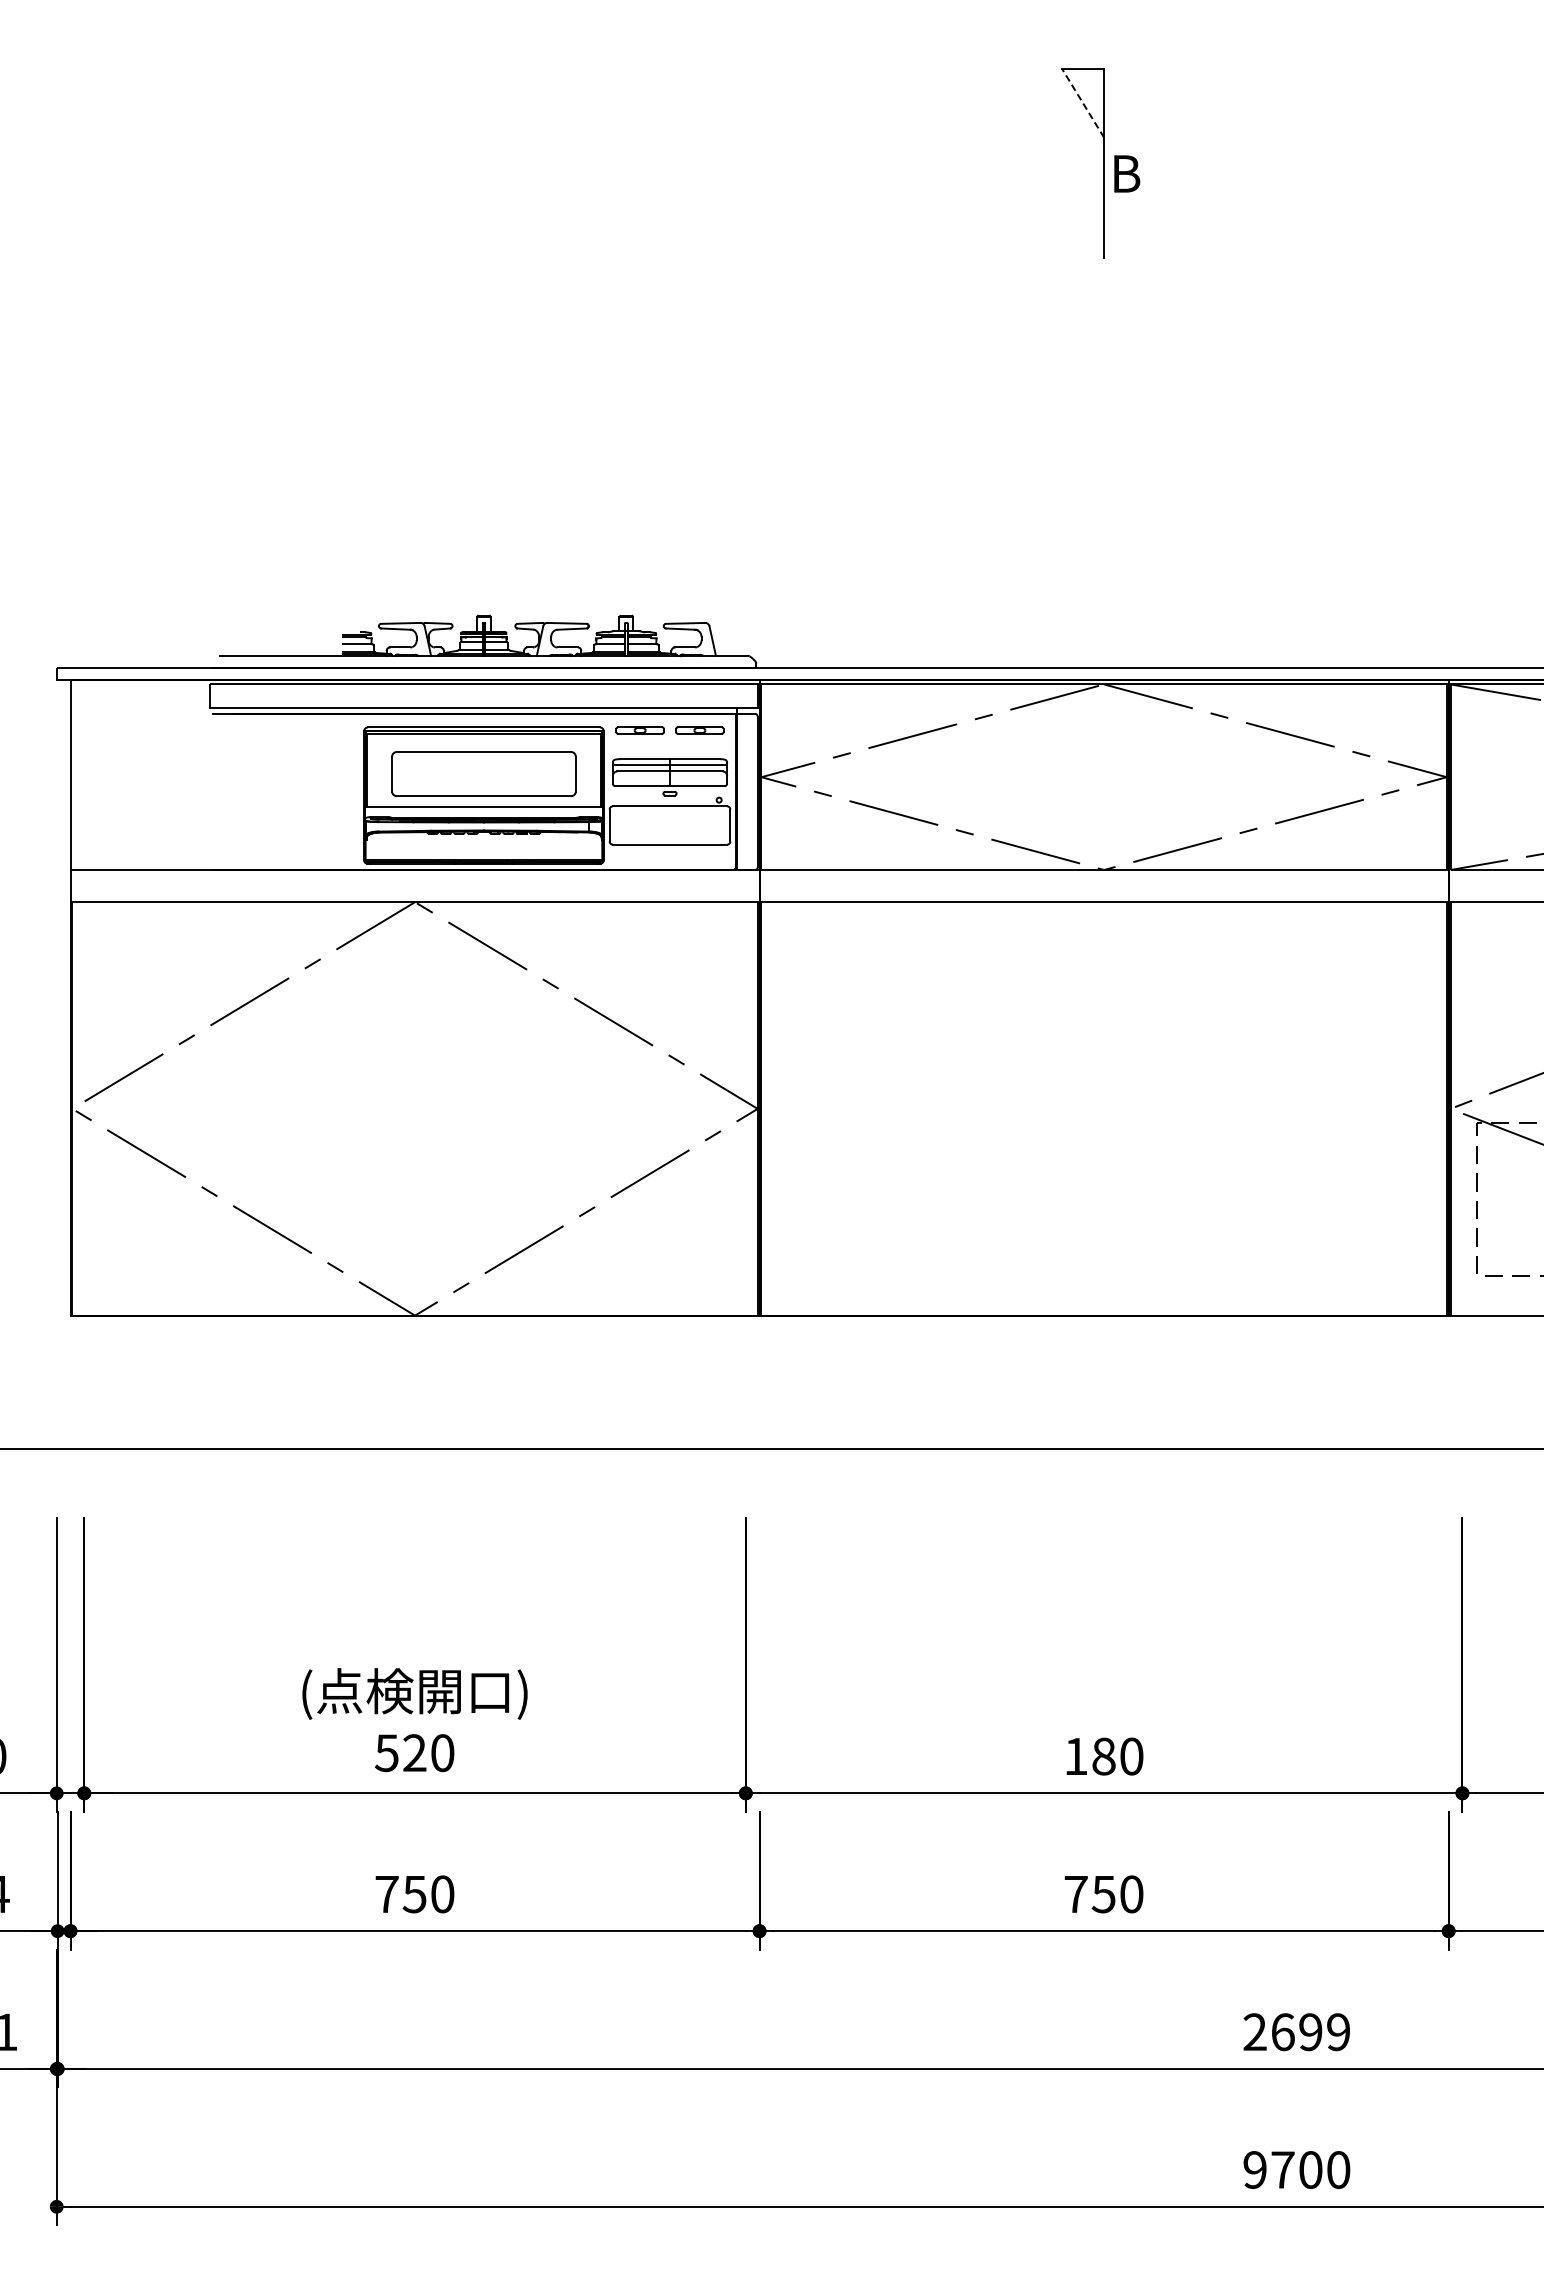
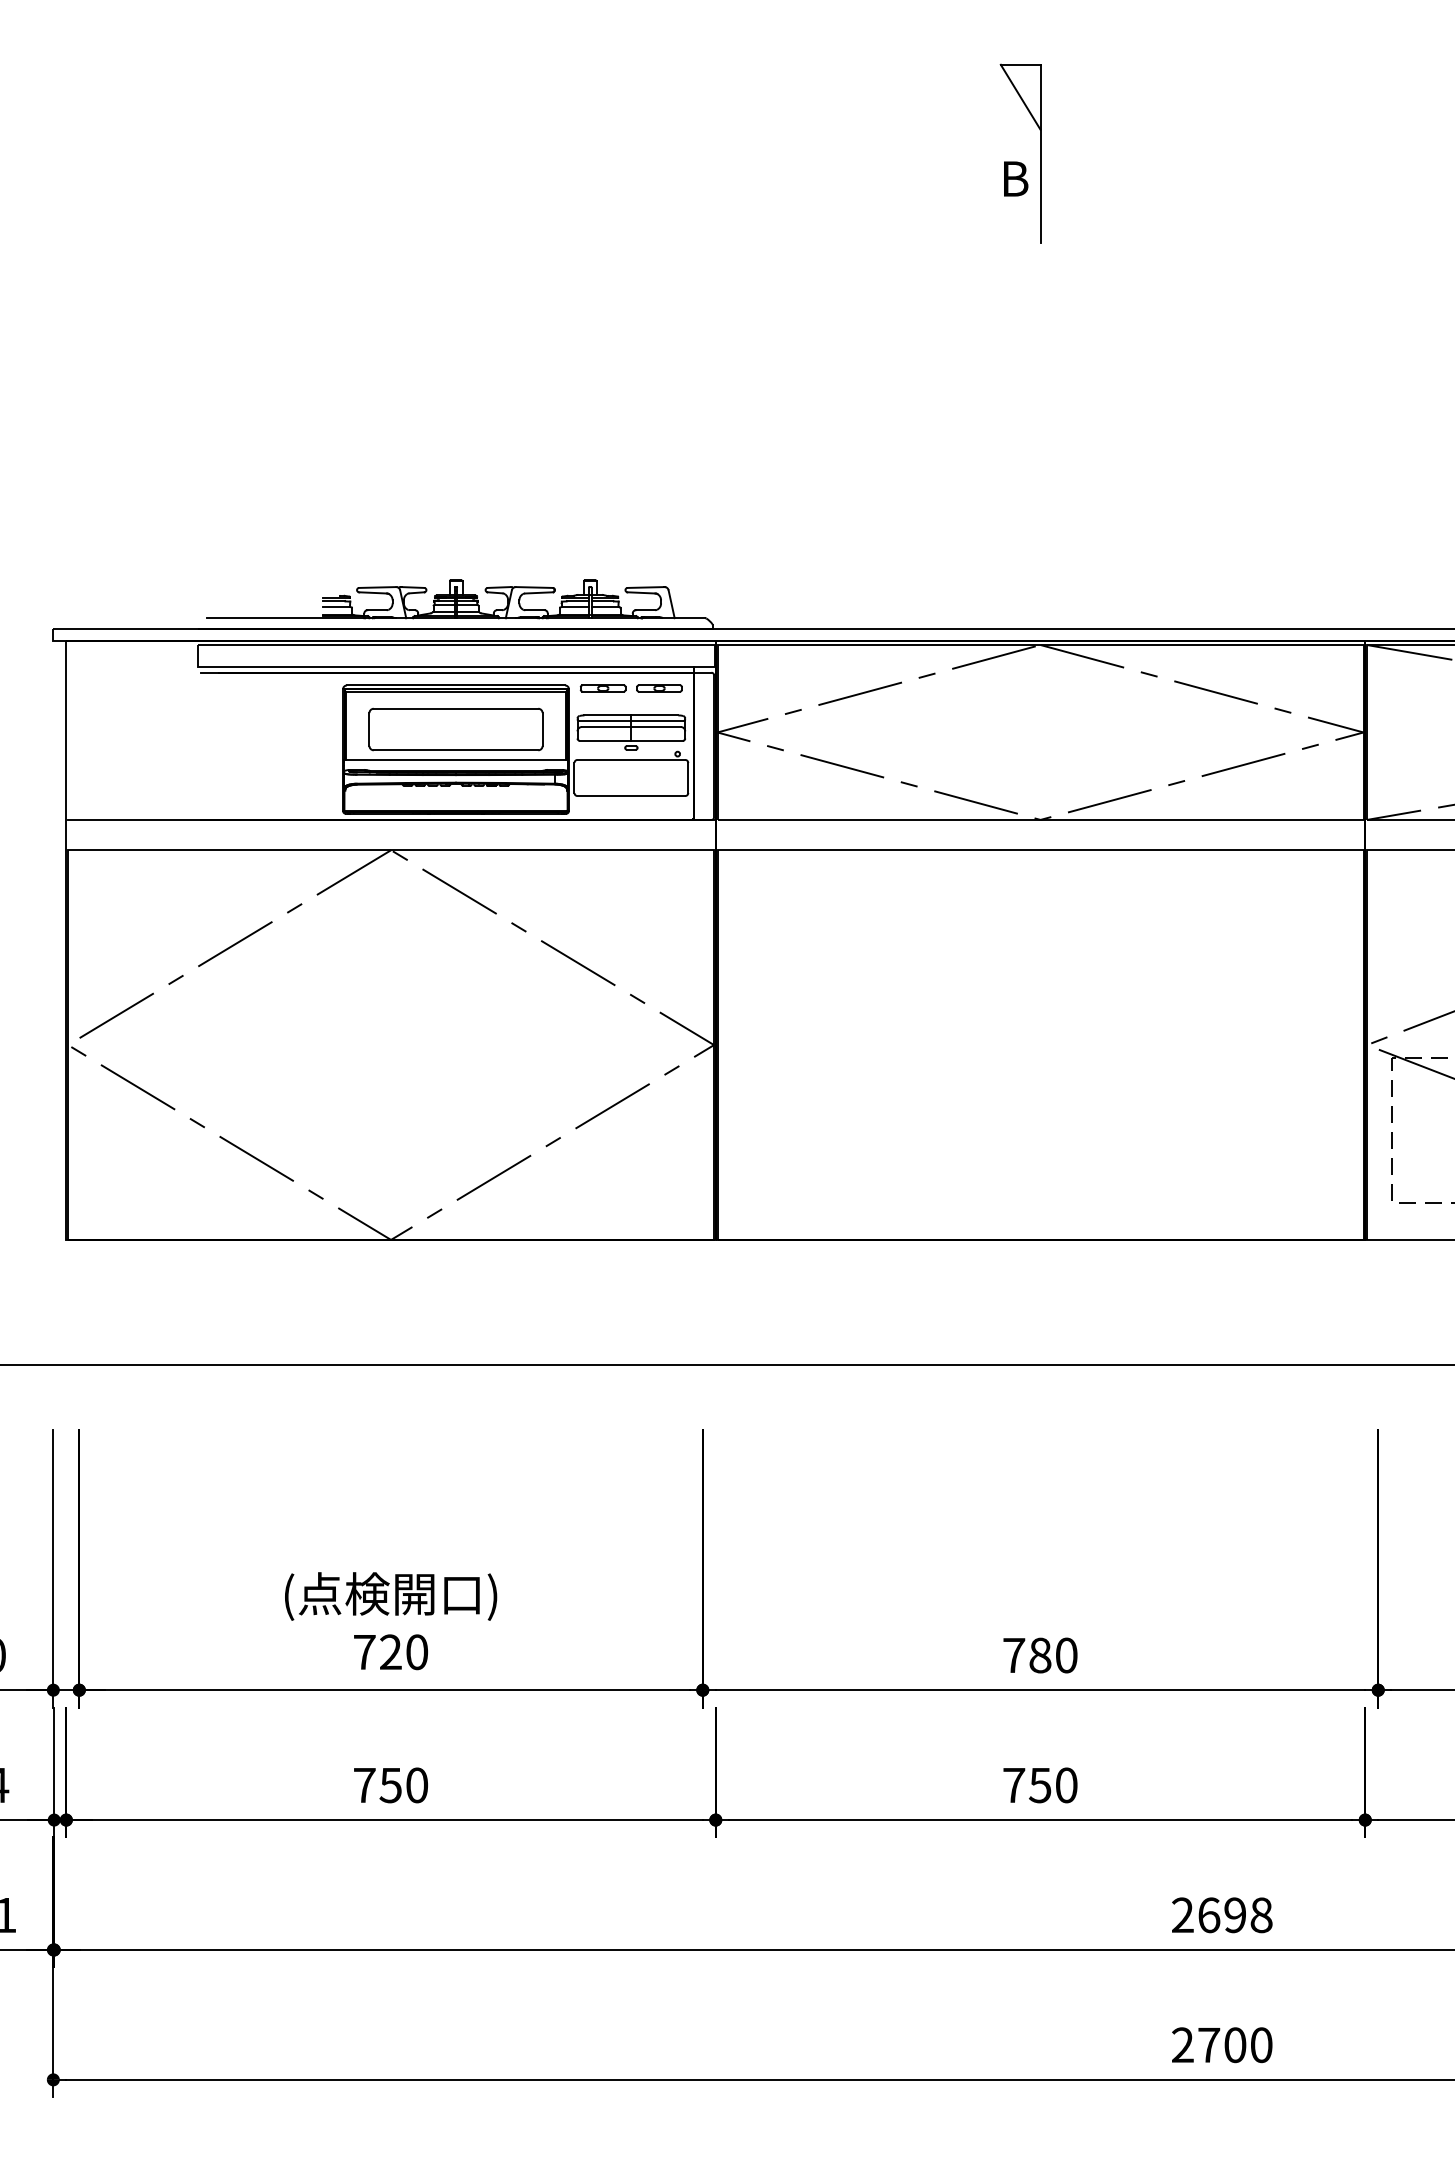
line: (1082, 102) -> (1020, 96), dashed -> solid
text: (1127, 173) -> (1016, 178), moved
text: (386, 1753) -> (364, 1652), 520 -> 720
text: (1075, 1756) -> (1013, 1655), 180 -> 780
text: (1338, 2032) -> (1261, 1915), 2699 -> 2698
text: (1254, 2169) -> (1182, 2044), 9700 -> 2700

